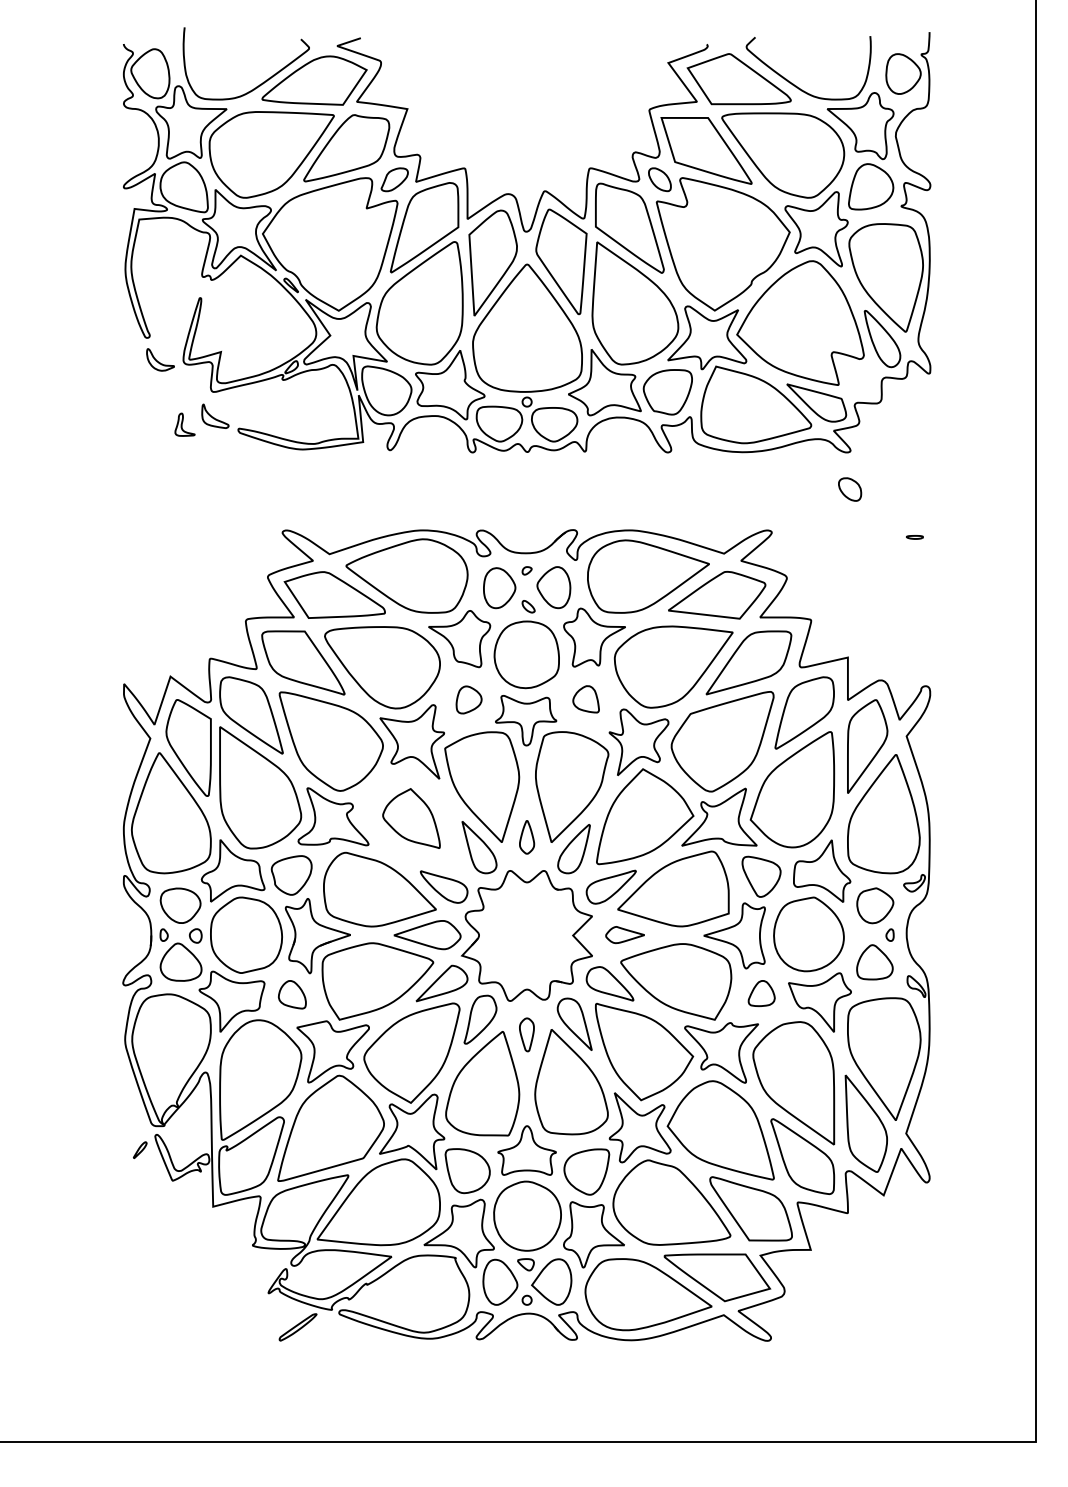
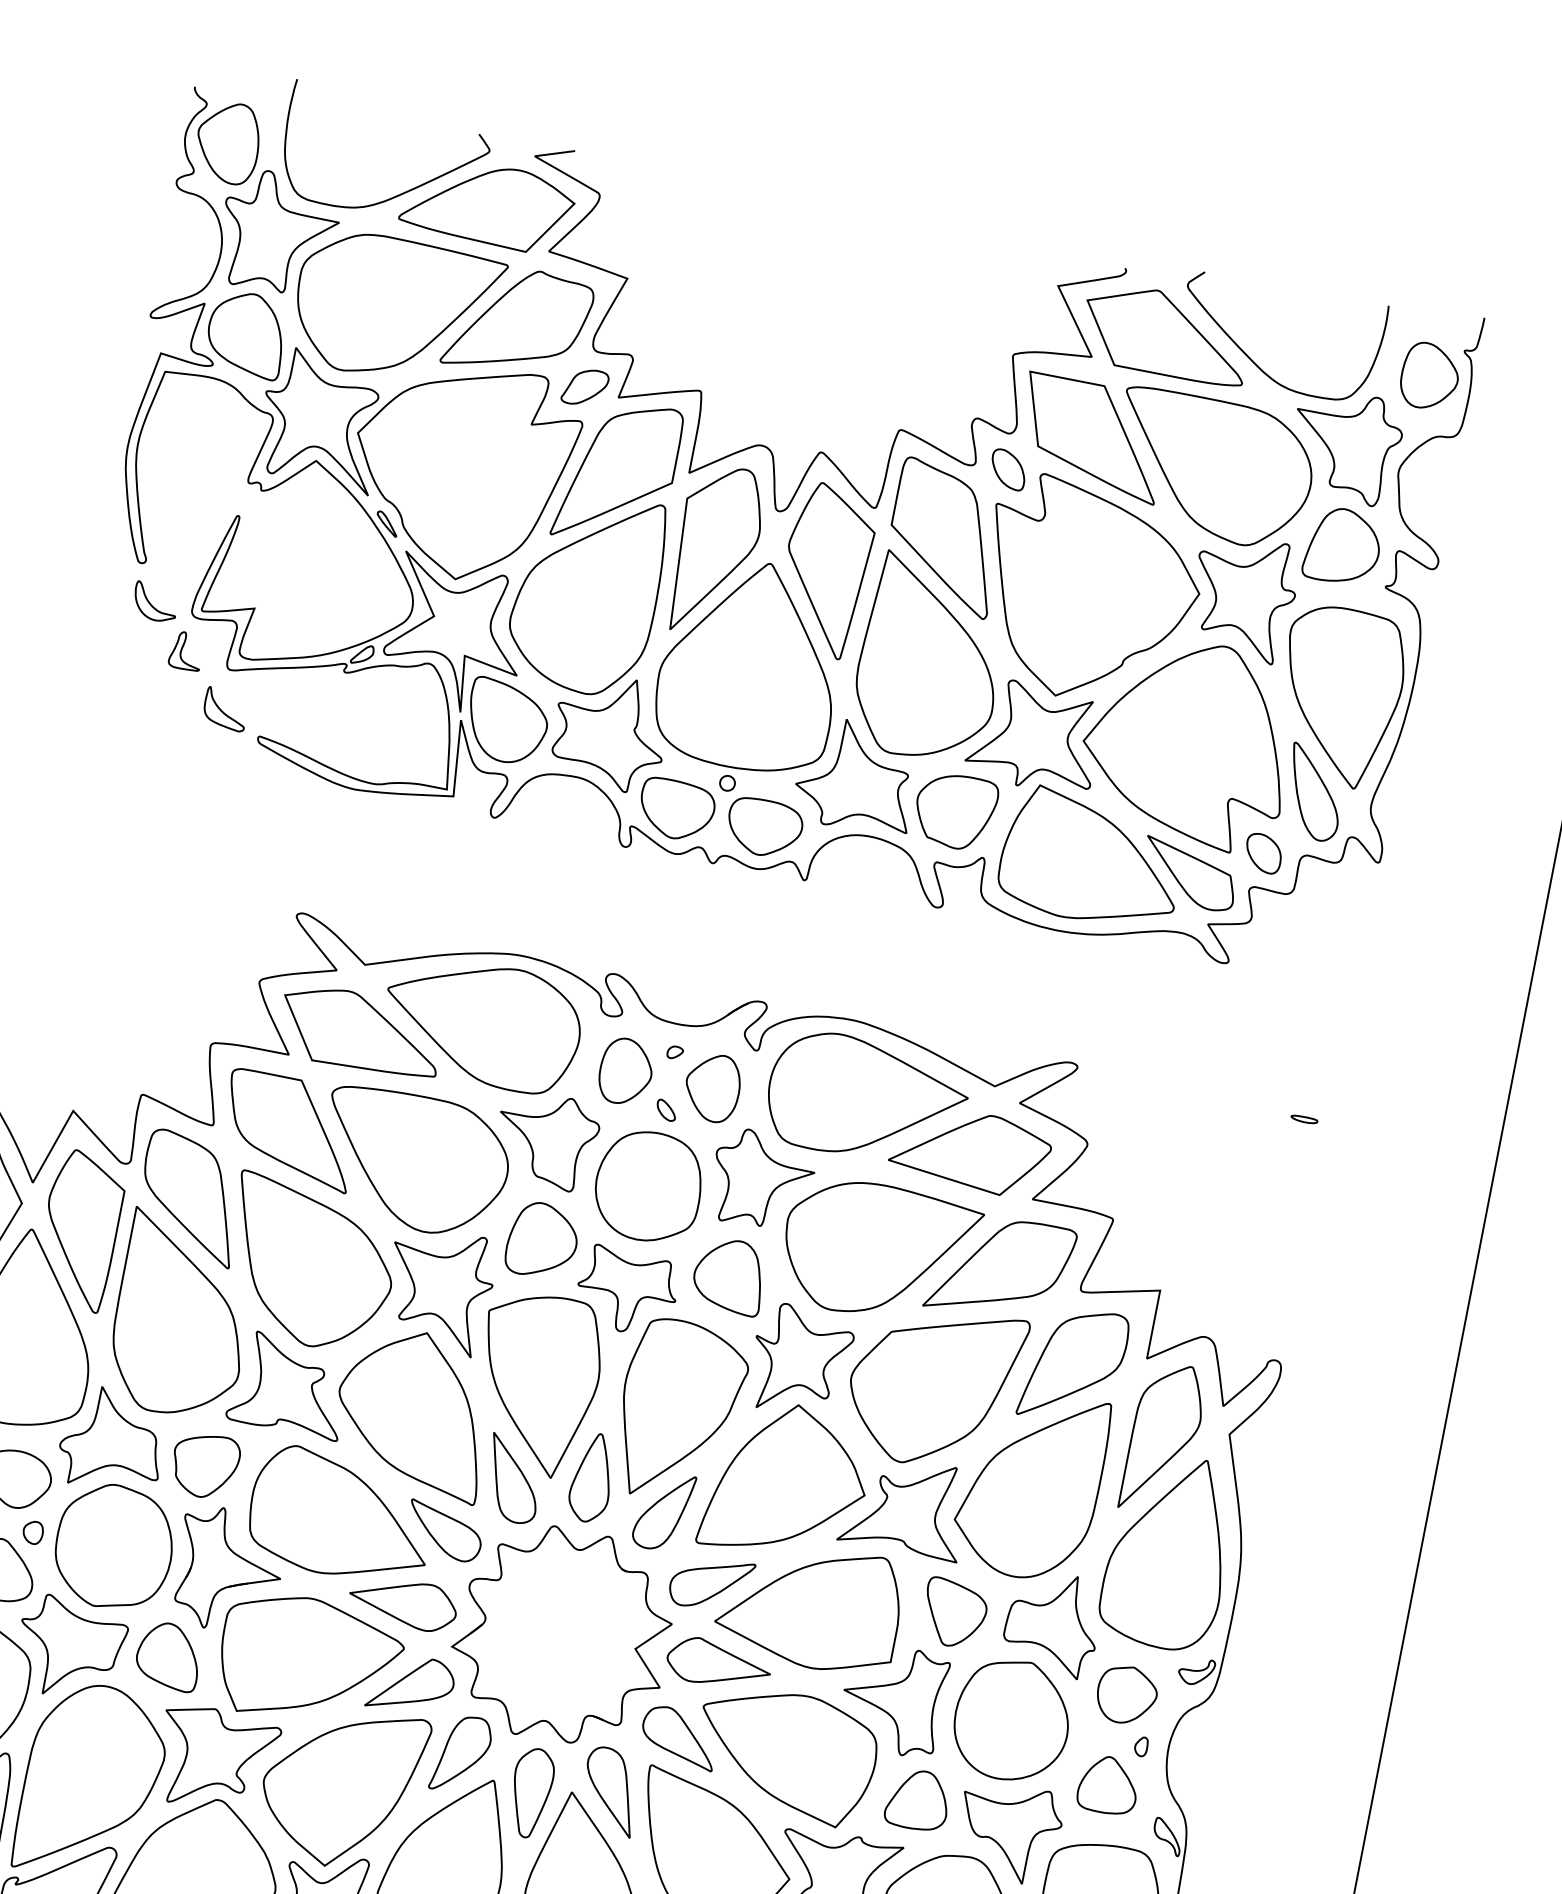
part: (184, 424) -> (185, 650), moved
part: (850, 489) -> (1264, 853), moved
part: (468, 699) -> (541, 1239), size x1.67
part: (585, 699) -> (728, 1276), size x1.67
part: (411, 818) -> (413, 1412), size x1.67
part: (526, 837) -> (591, 1478), size x1.67
part: (624, 934) -> (717, 1663), size x1.67
part: (761, 993) -> (918, 1799), size x1.43
part: (292, 994) -> (169, 1655), size x1.43
part: (526, 1034) -> (530, 1792), size x1.67

